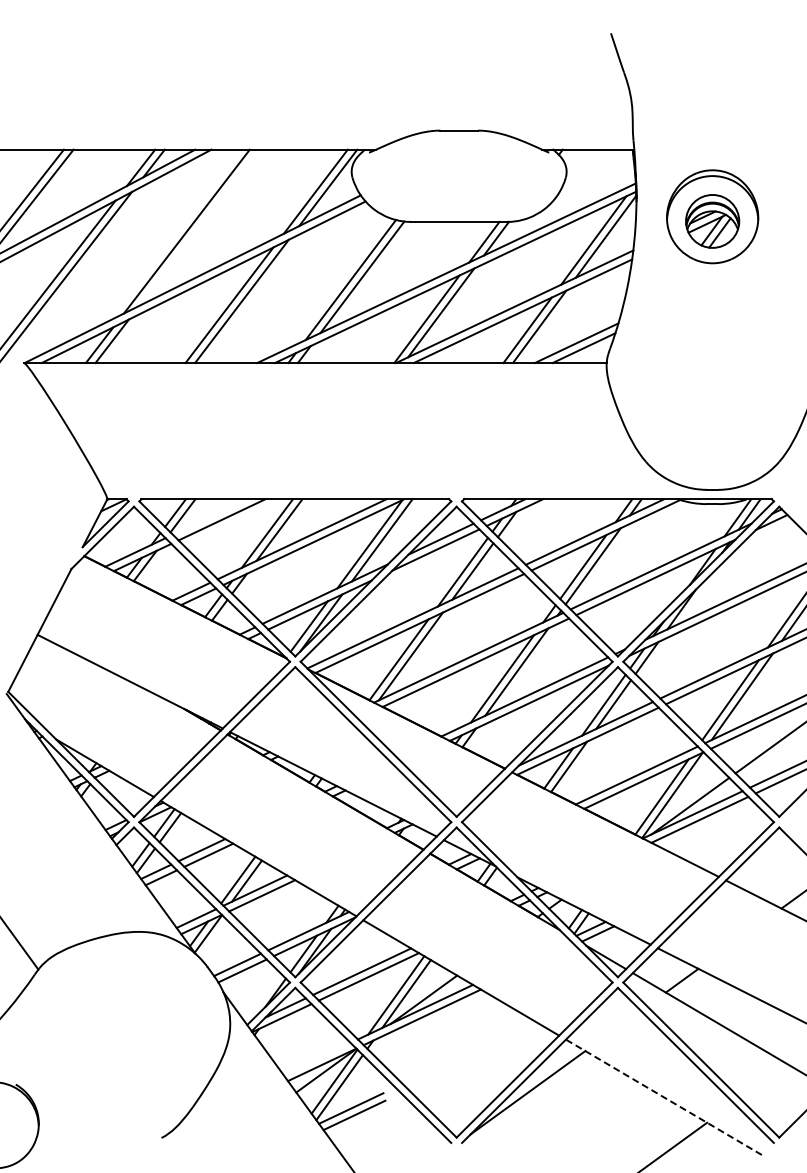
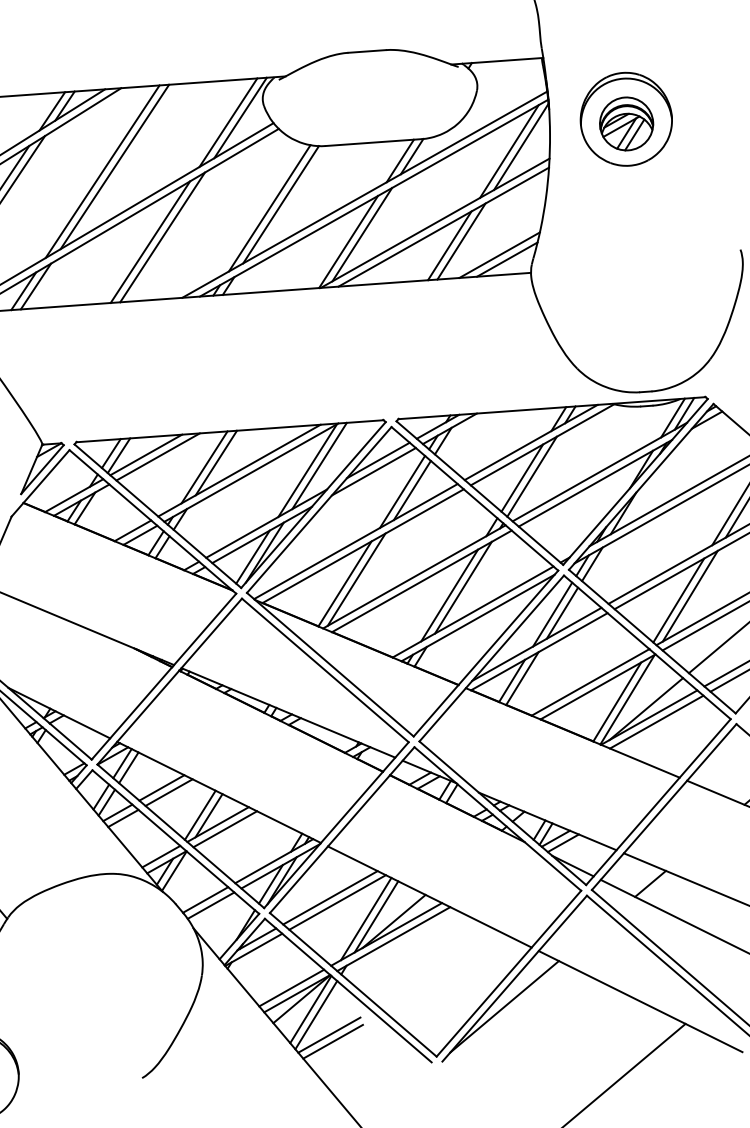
line: (199, 227) -> (114, 166), added
line: (209, 516) -> (145, 454), added
line: (316, 1058) -> (291, 987), added
line: (663, 1097) -> (640, 1001), dashed -> solid

